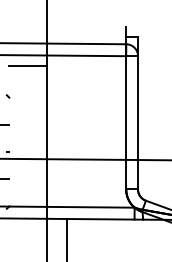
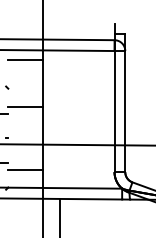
line: (28, 117) -> (25, 106), added
line: (28, 186) -> (25, 169), added

